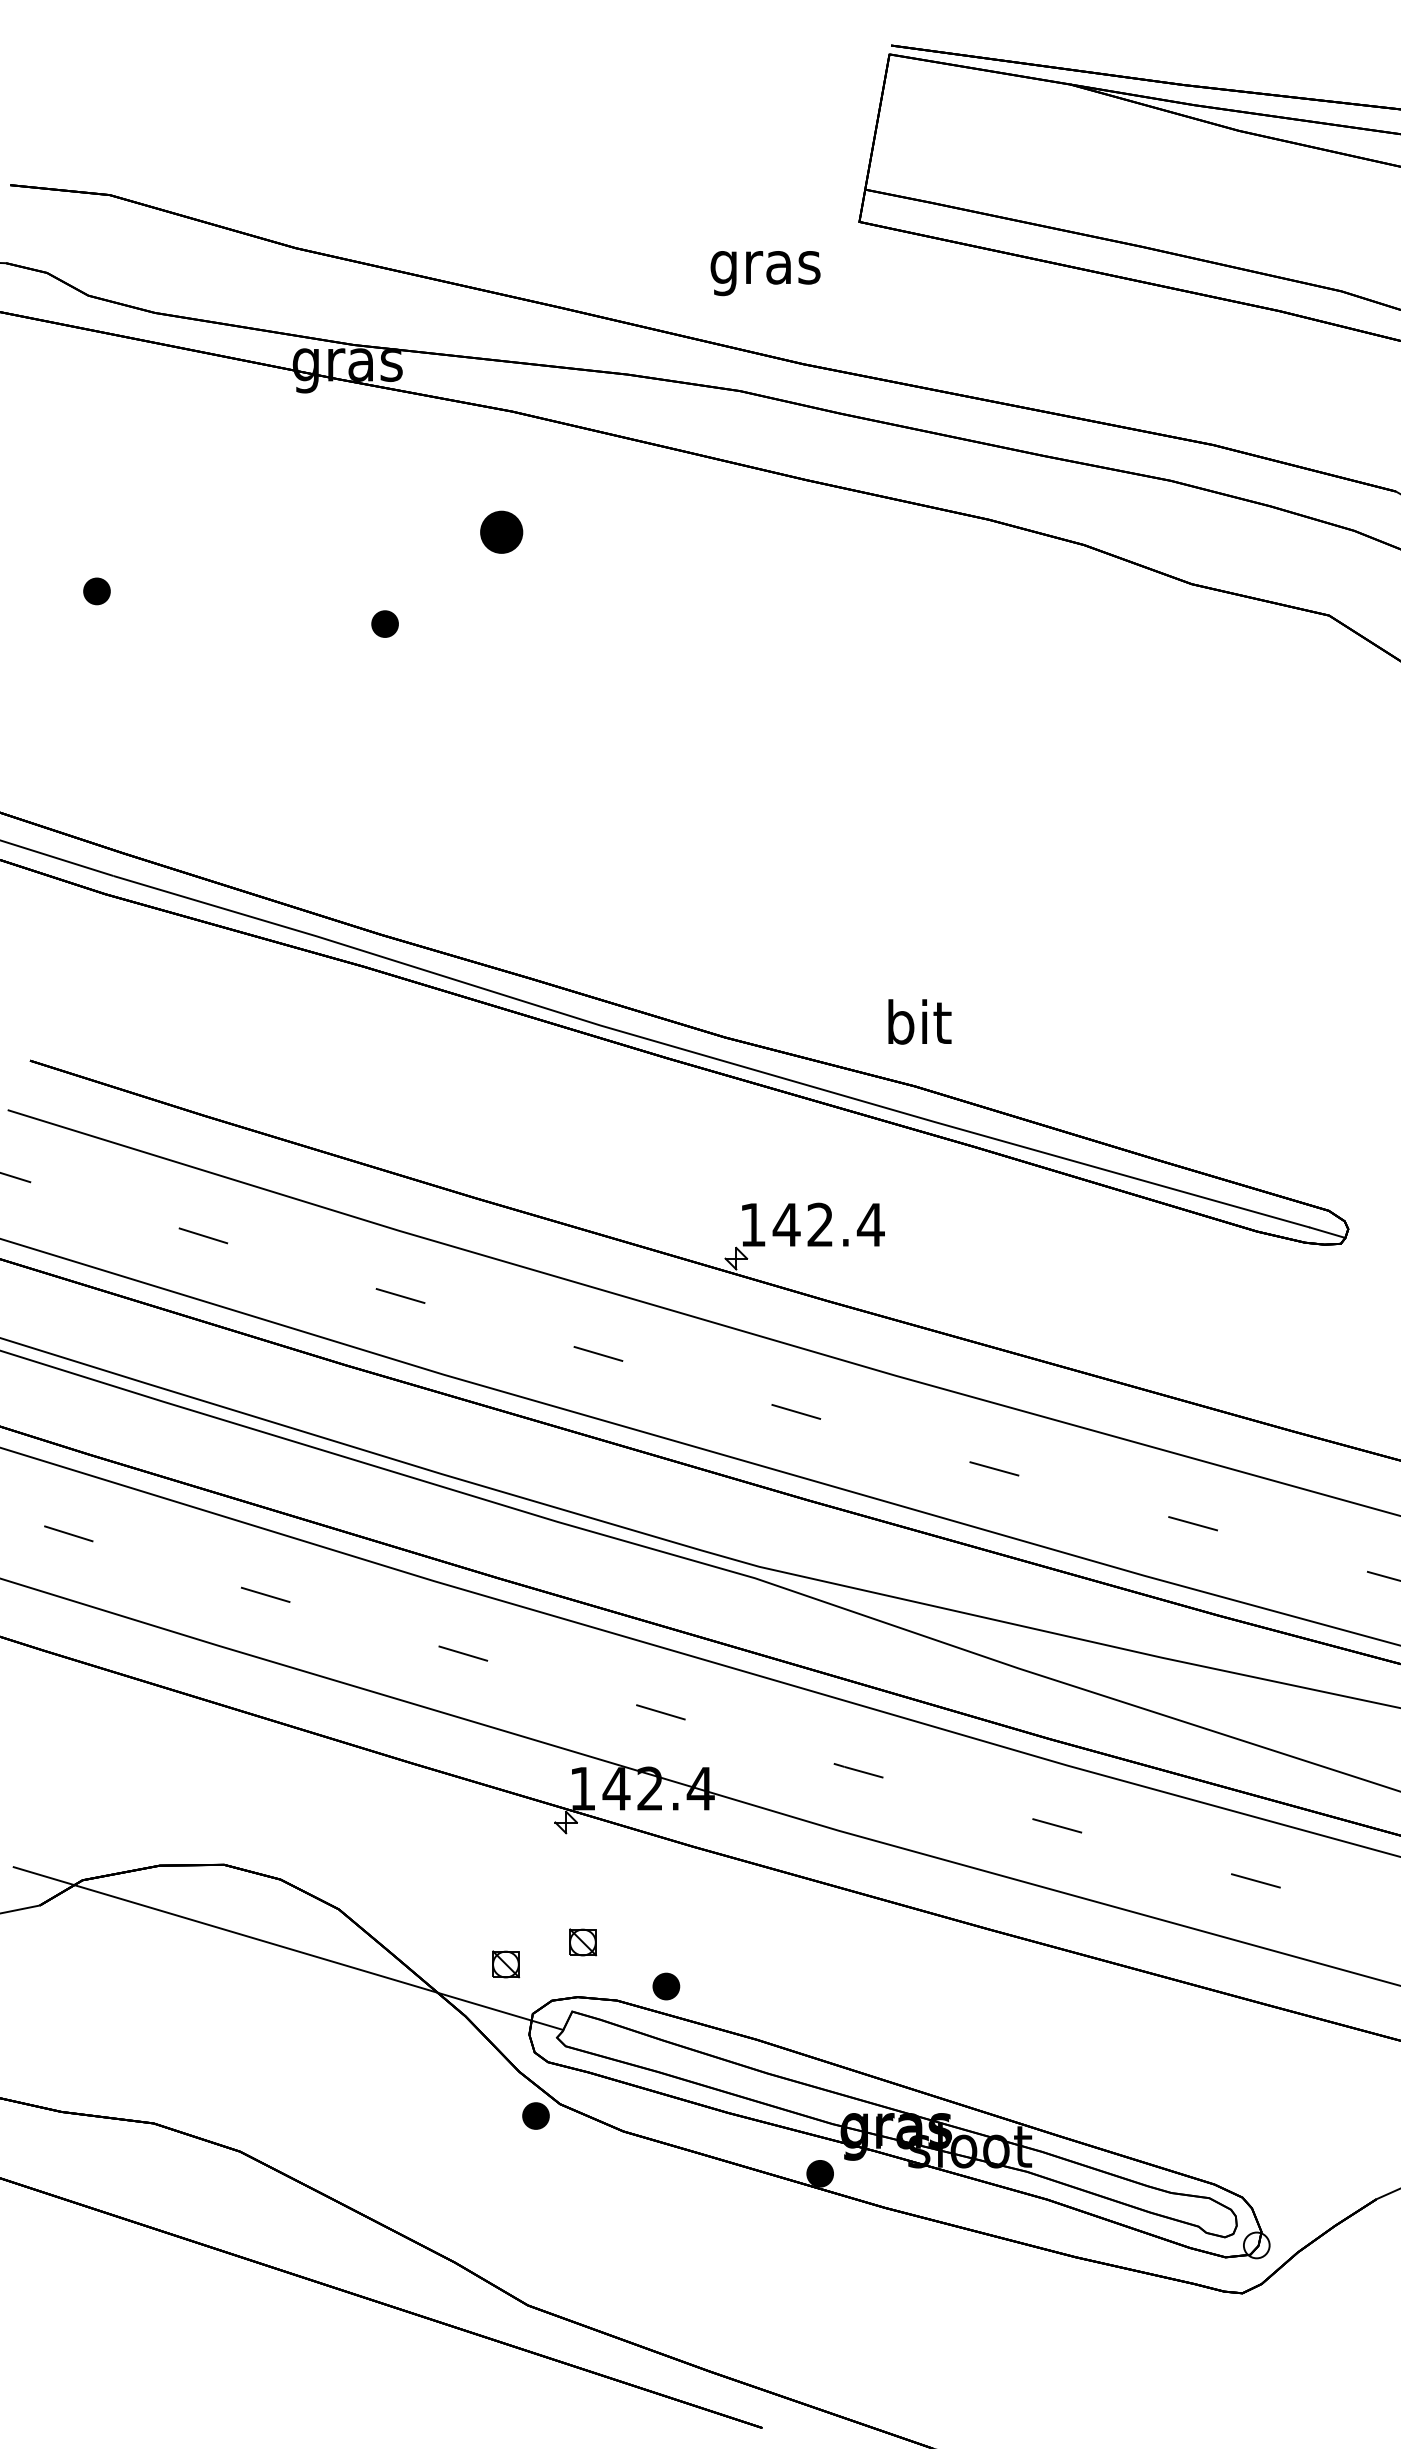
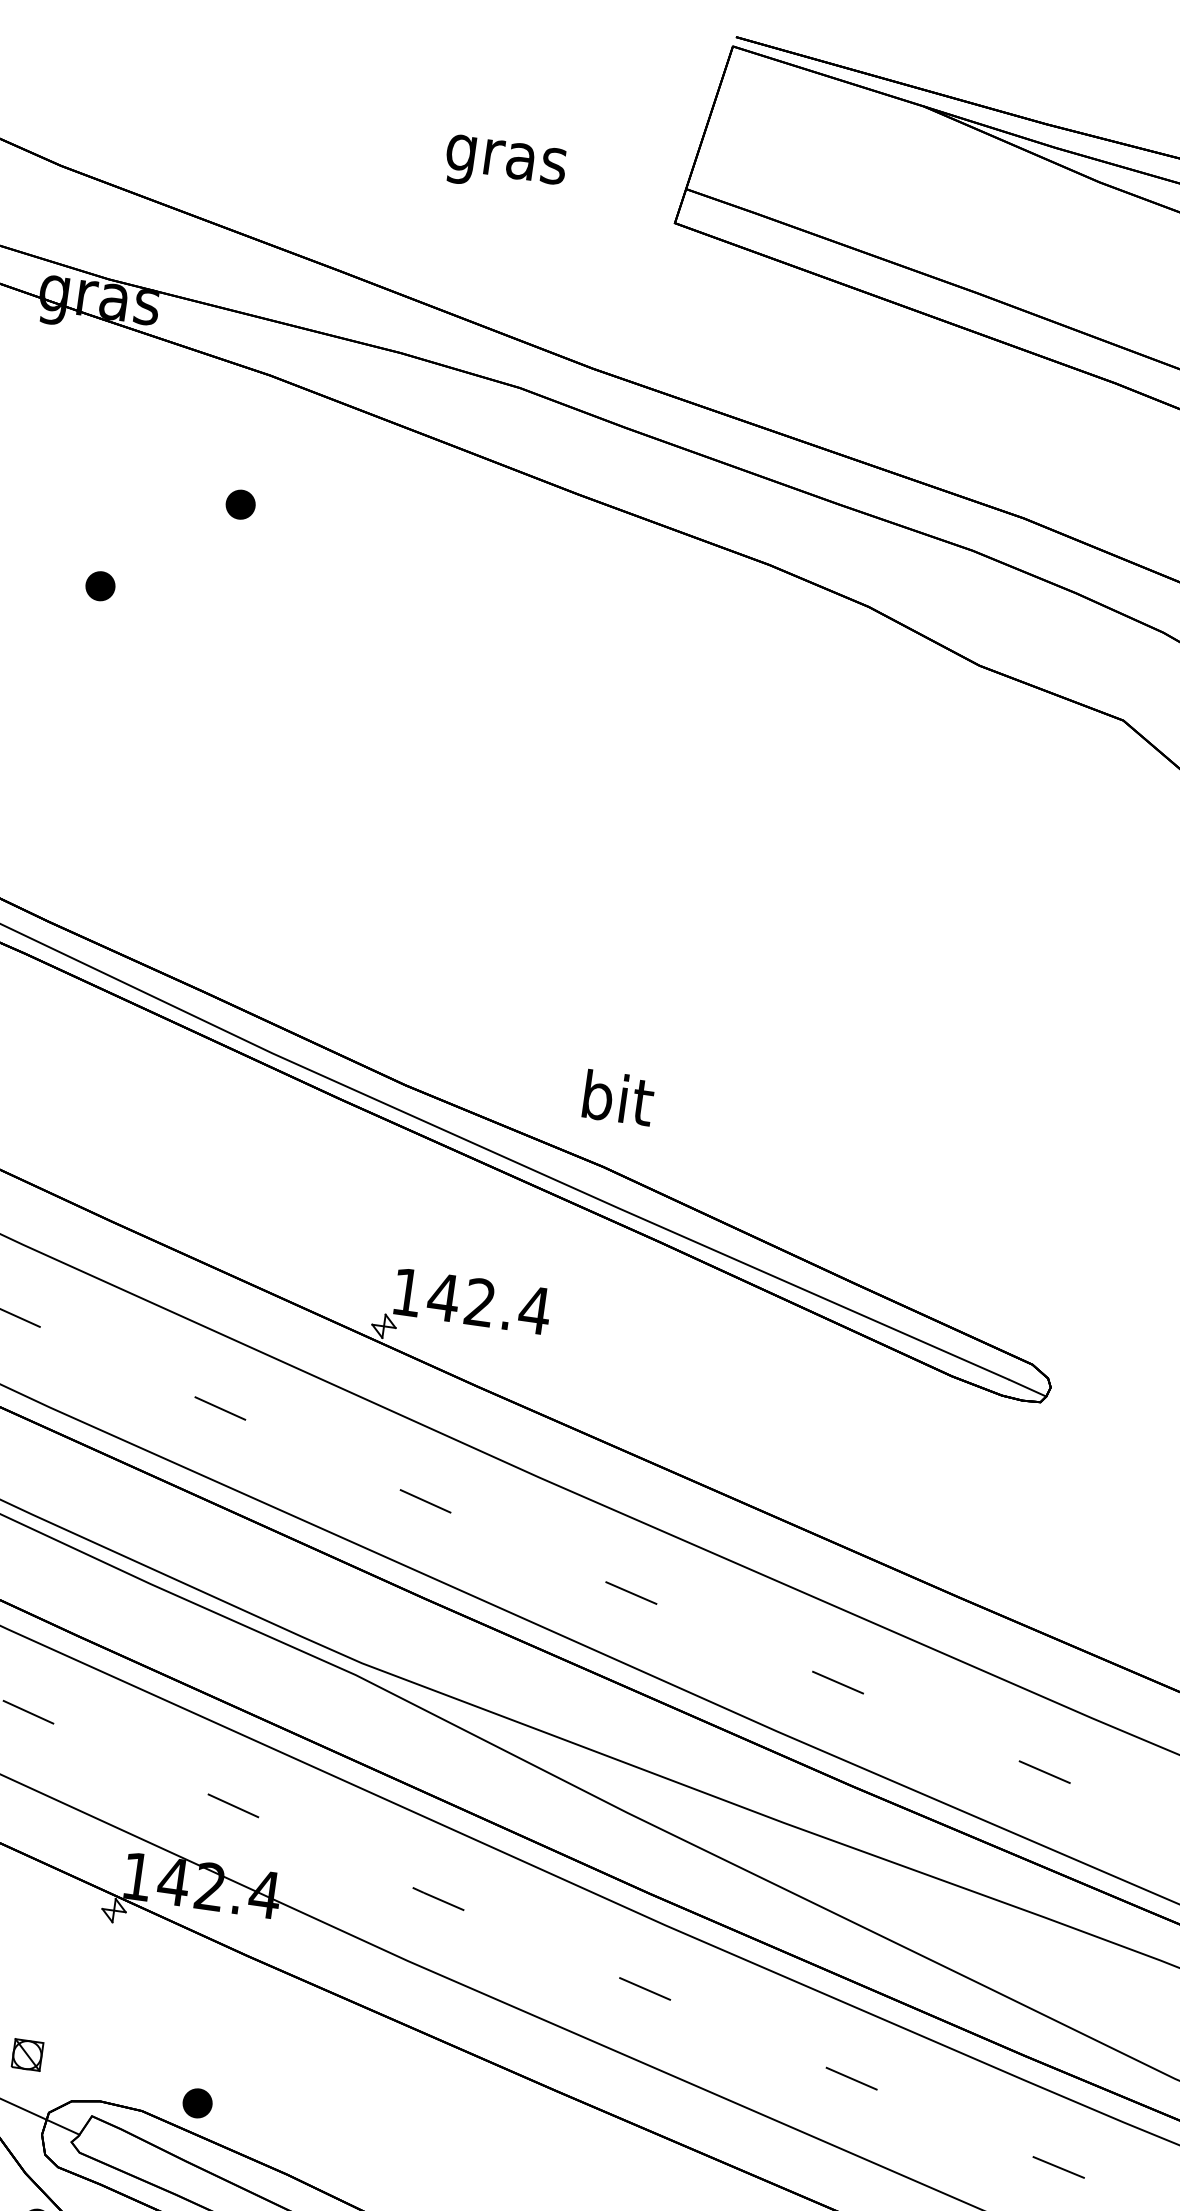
text: (765, 273) -> (505, 165), moved
part: (501, 532) -> (240, 504), size x0.62
part: (583, 1942) -> (114, 2043), removed

